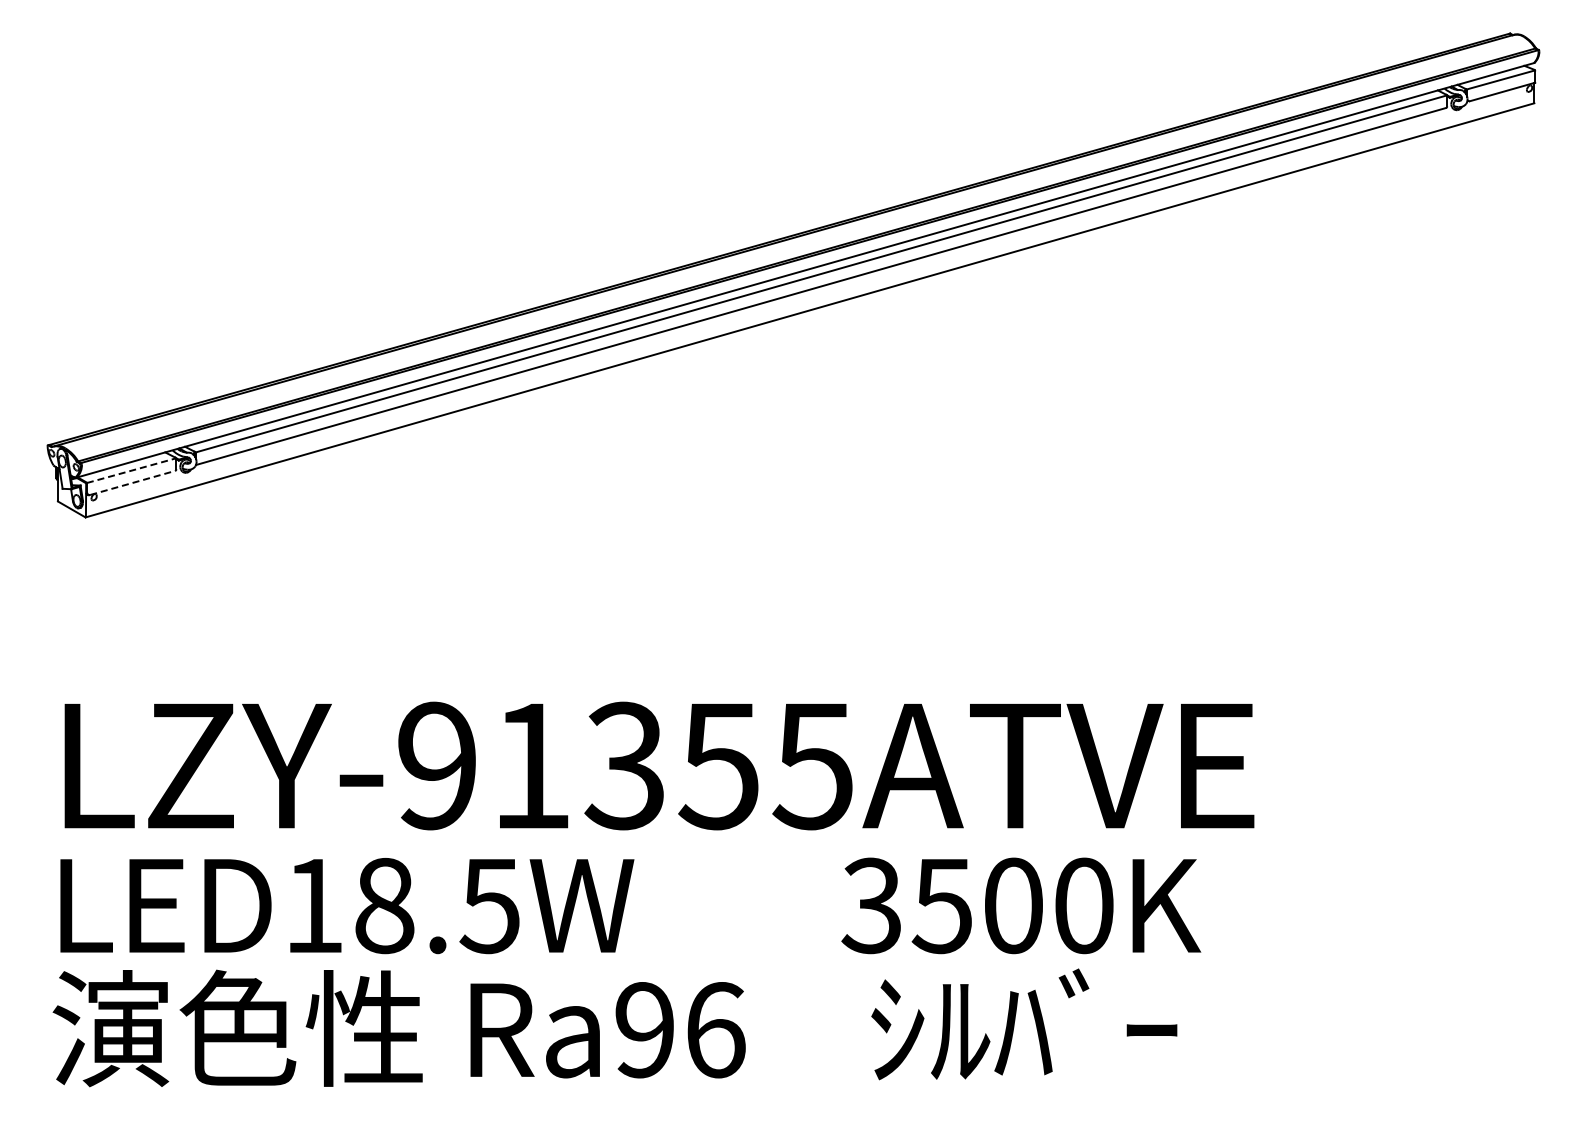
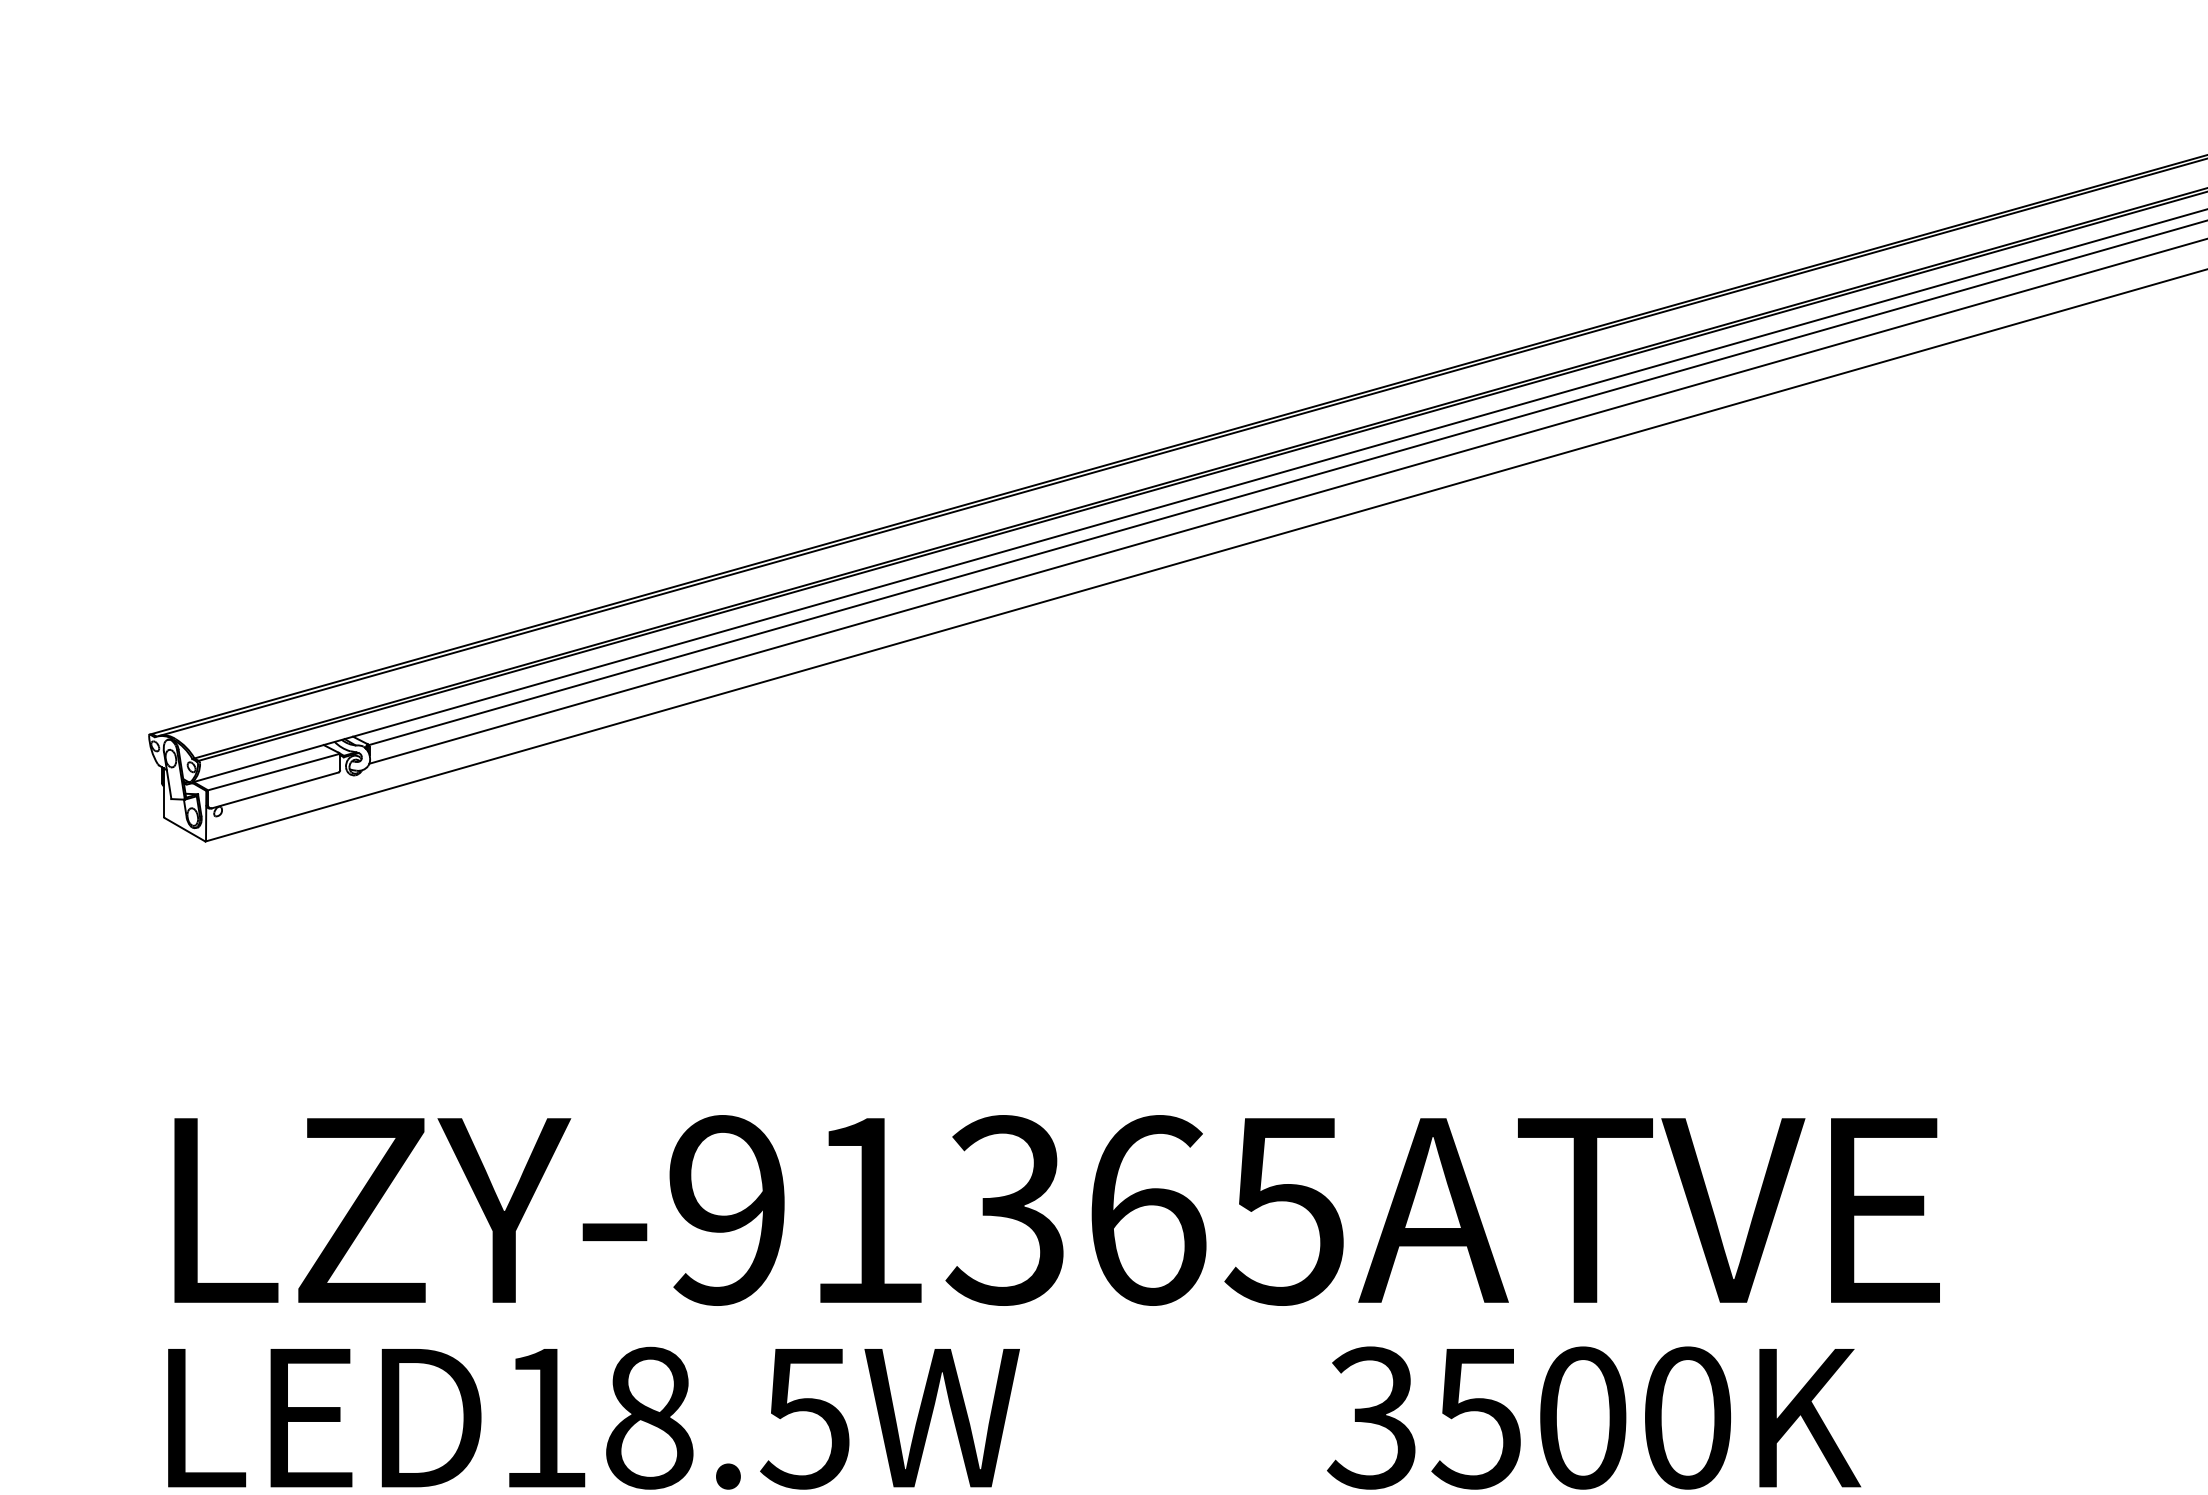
line: (132, 470) -> (275, 771), dashed -> solid
line: (133, 482) -> (276, 789), dashed -> solid
text: (719, 765) -> (1146, 1209), LZY-91355ATVE -> LZY-91365ATVE

